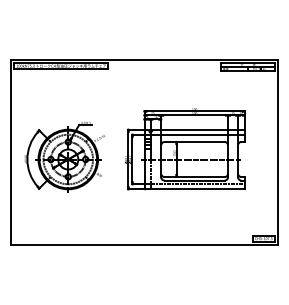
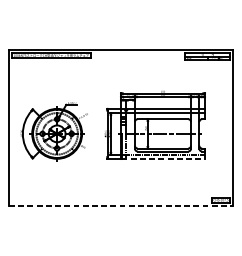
line: (194, 189) -> (162, 159), solid -> dashed
line: (144, 245) -> (121, 205), solid -> dashed

